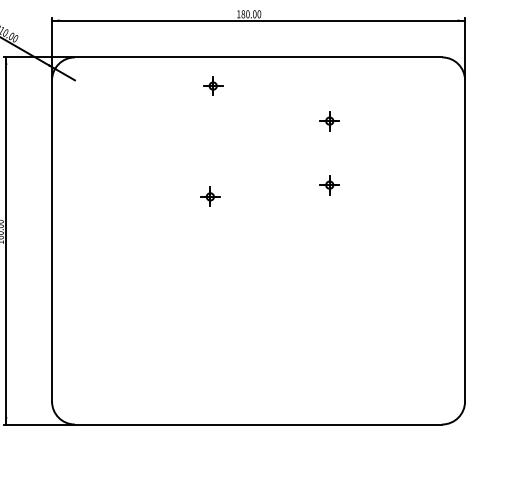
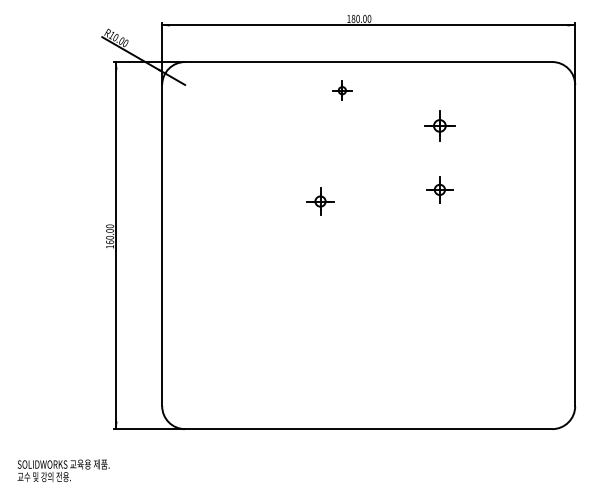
part: (213, 85) -> (342, 90), moved
part: (329, 120) -> (439, 125), size x1.6
part: (329, 184) -> (439, 189), size x1.4
part: (210, 196) -> (320, 201), size x1.4

